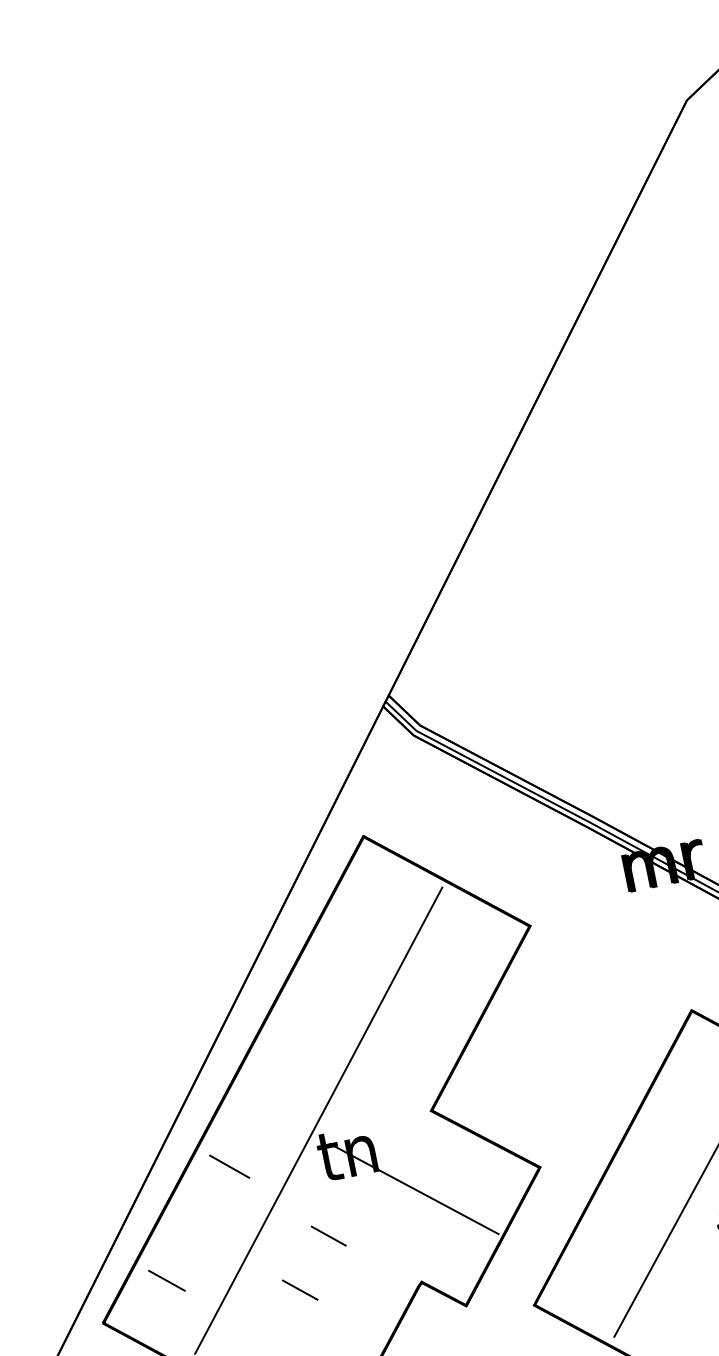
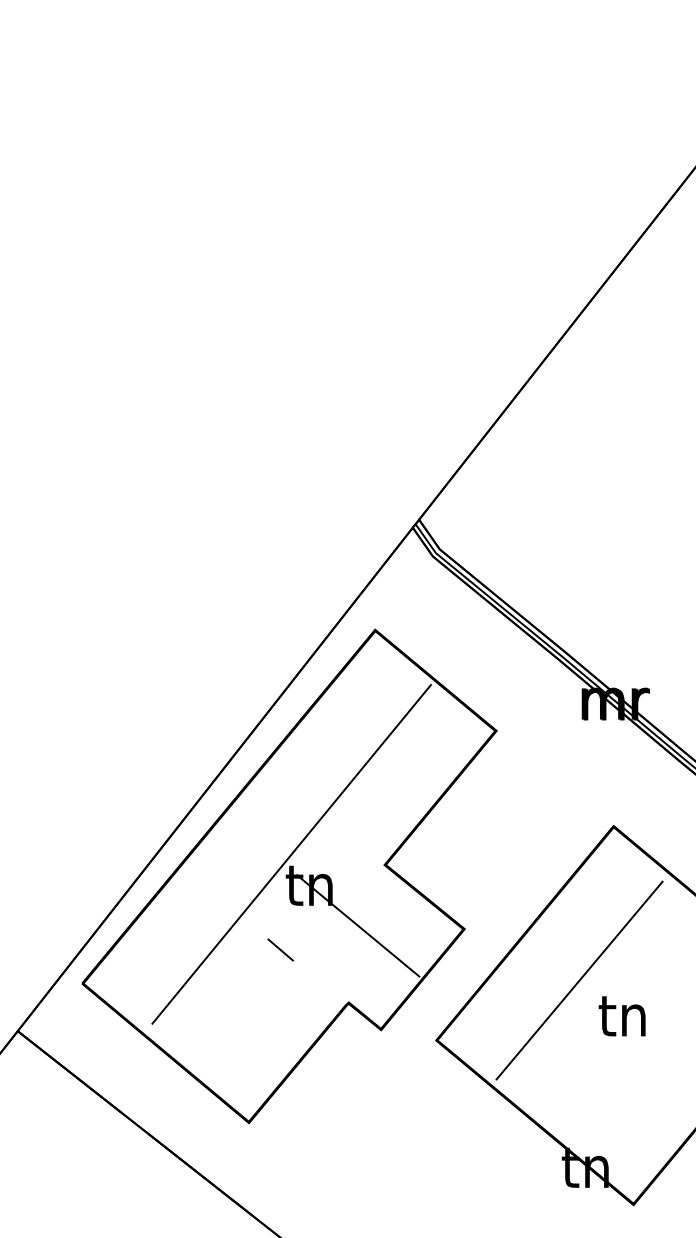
line: (229, 1166) -> (211, 876), removed
line: (166, 1280) -> (141, 959), removed
line: (299, 1289) -> (248, 988), removed

